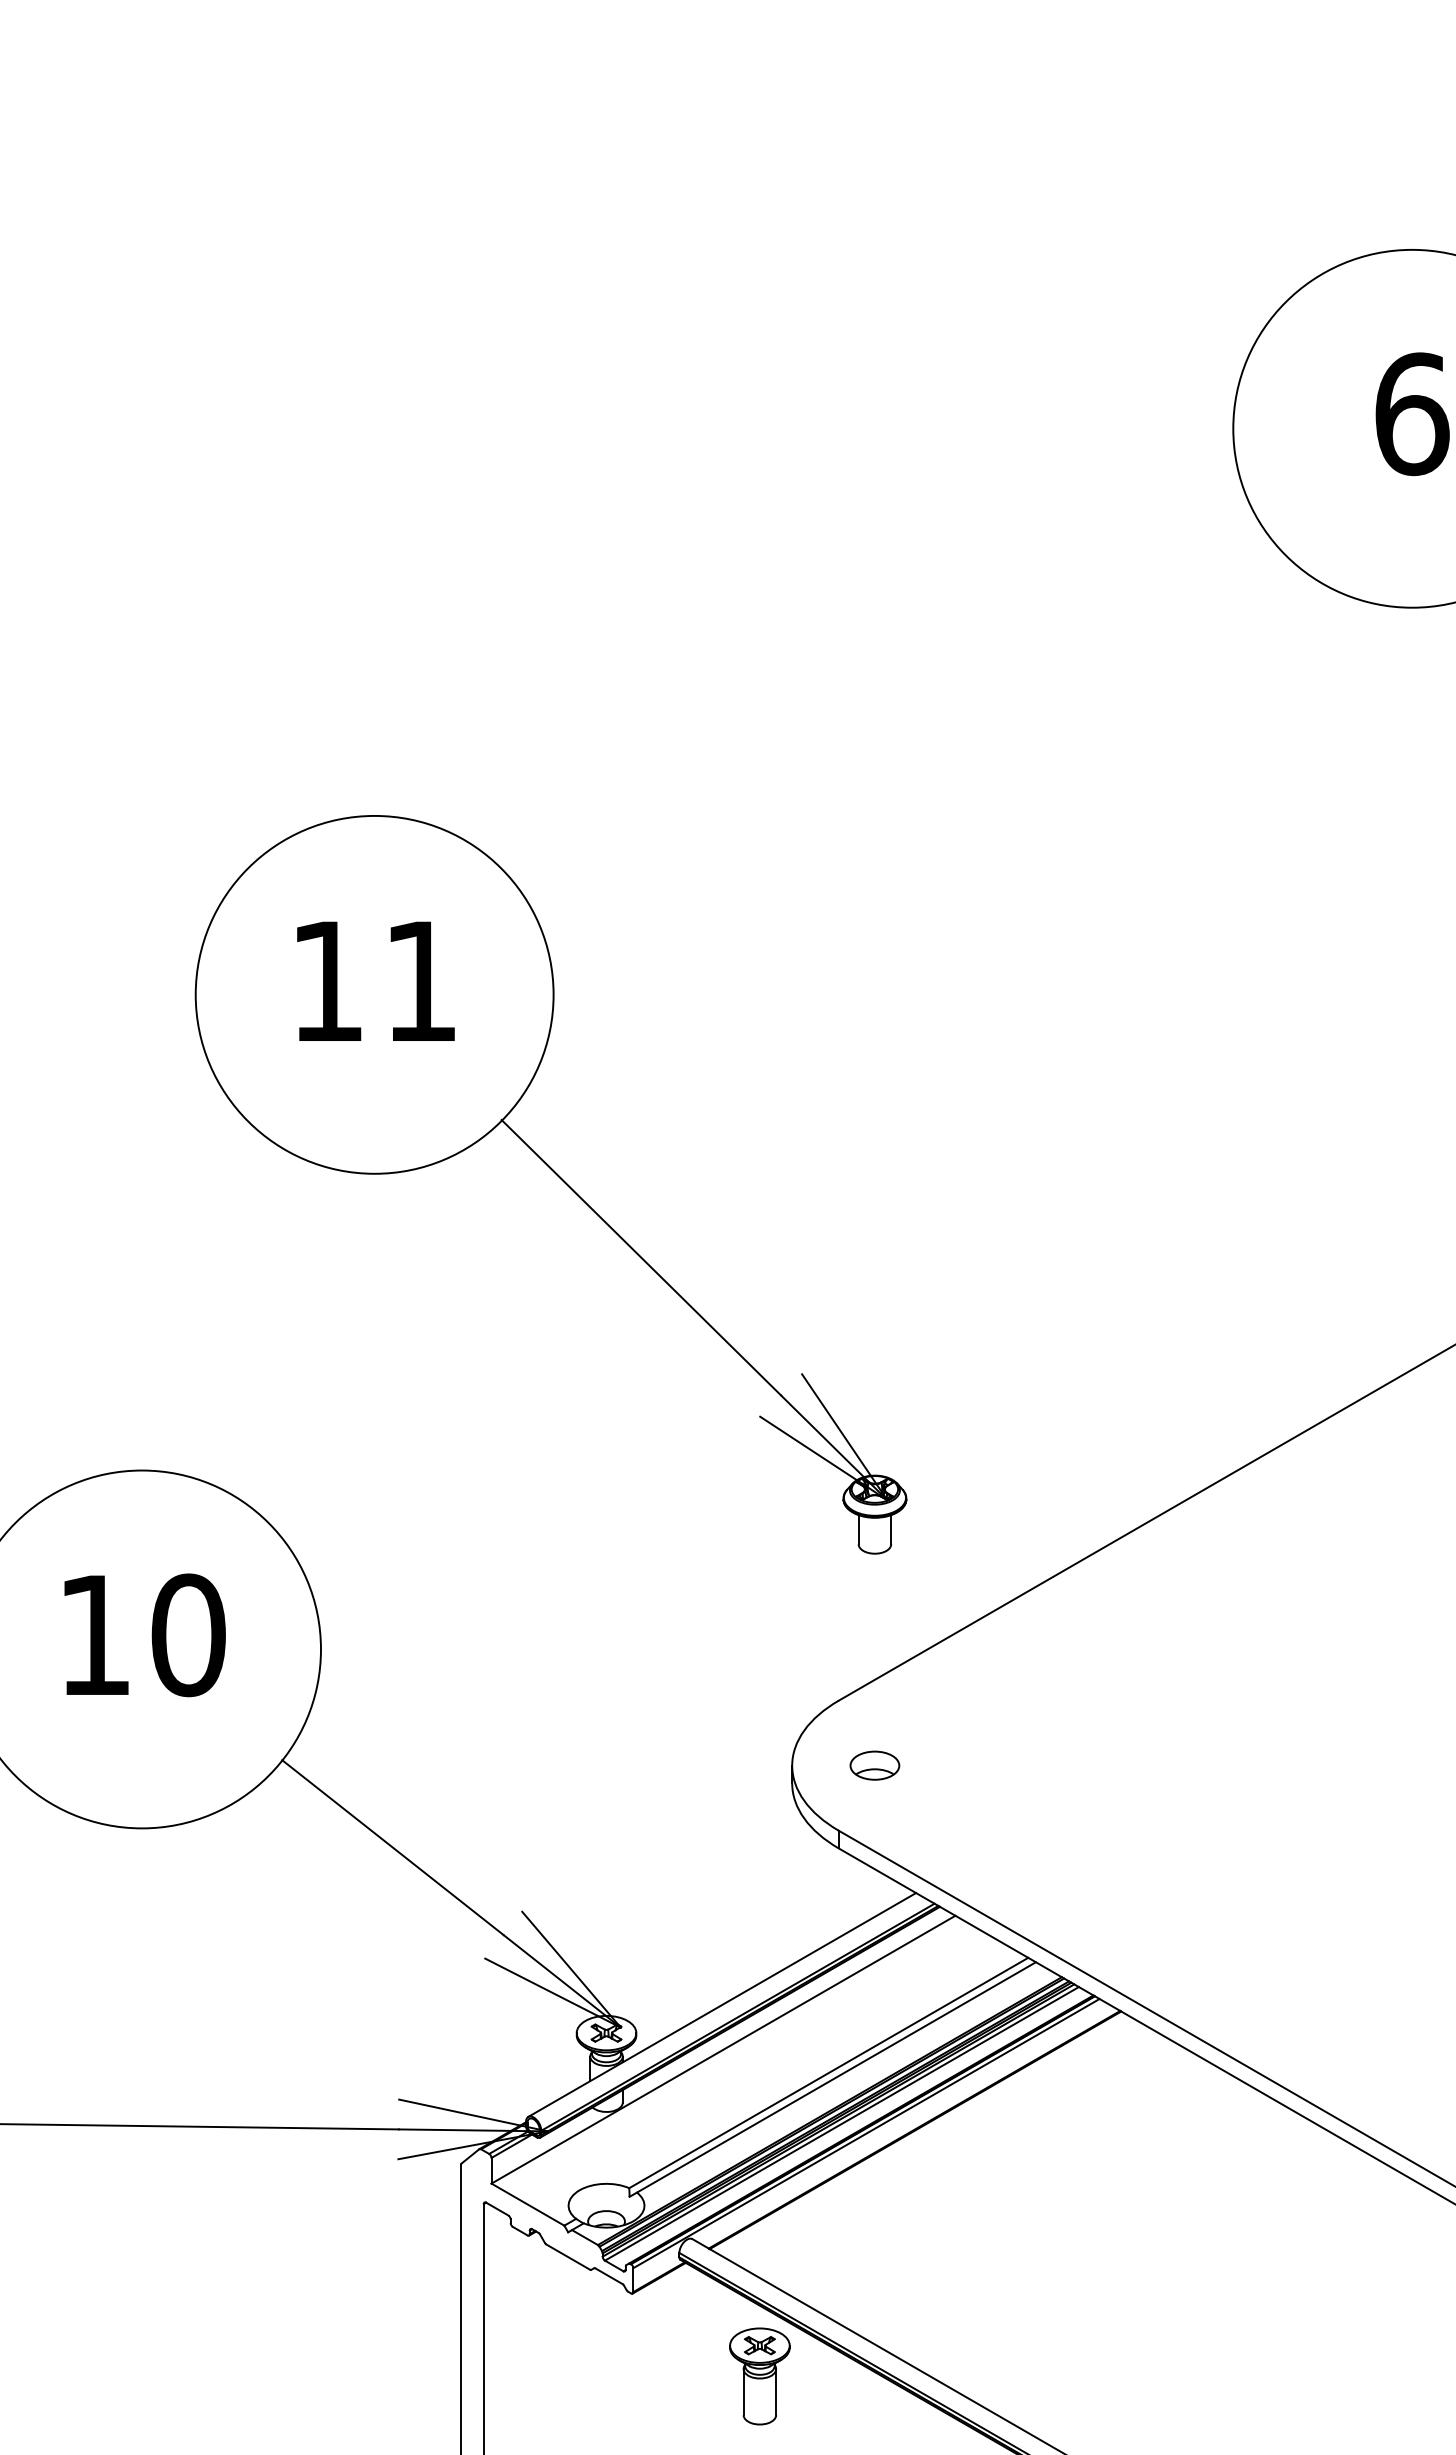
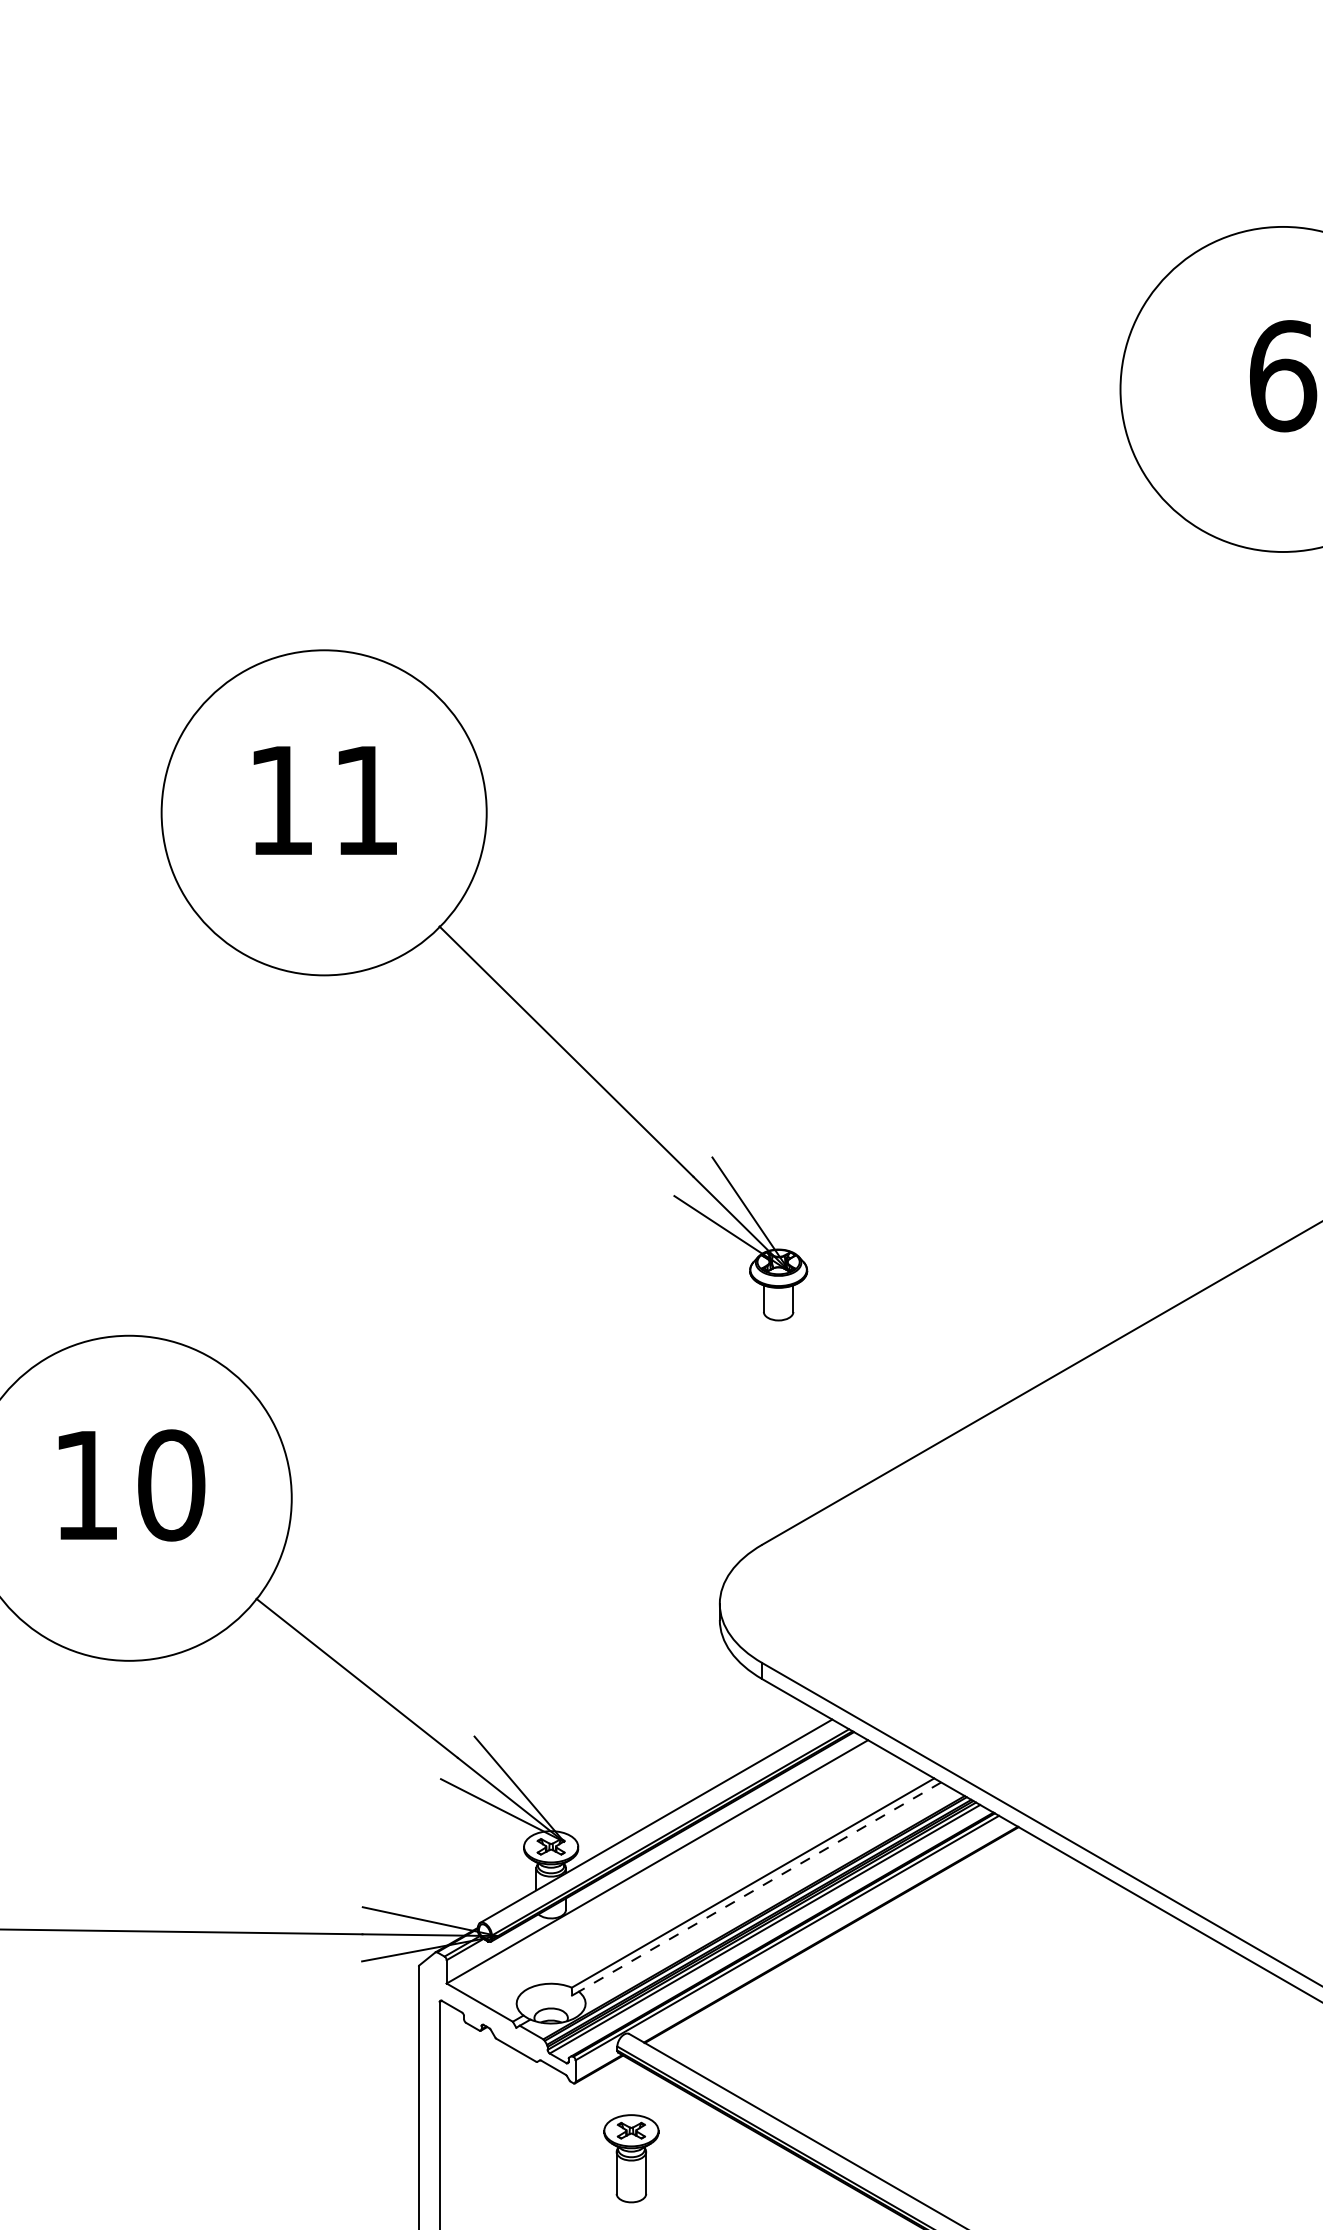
part: (557, 1176) -> (490, 977), moved
part: (874, 1765) -> (794, 1603), removed
line: (836, 2077) -> (760, 1887), solid -> dashed
part: (759, 2376) -> (631, 2158), moved

